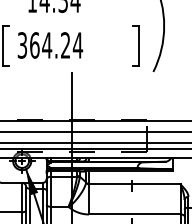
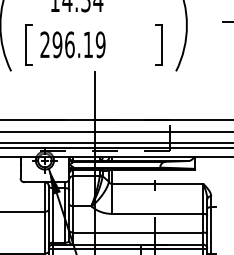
text: (49, 45) -> (72, 44), 364.24 -> 296.19

